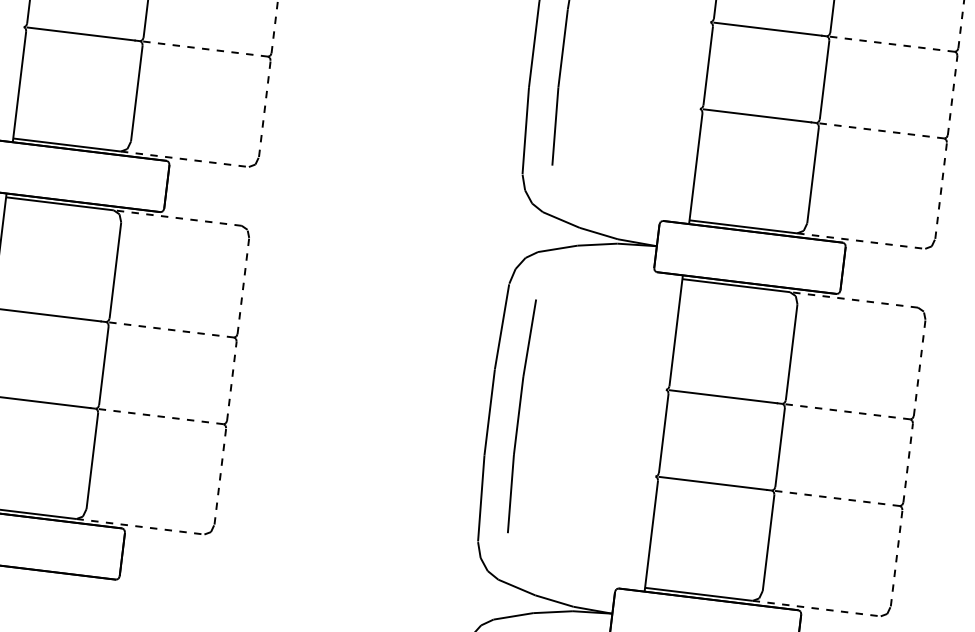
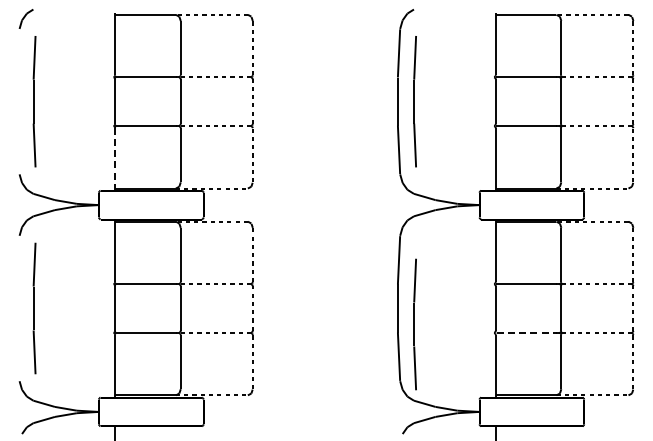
line: (20, 85) -> (115, 158), solid -> dashed
line: (519, 415) -> (414, 324), moved
line: (714, 482) -> (527, 332), solid -> dashed

